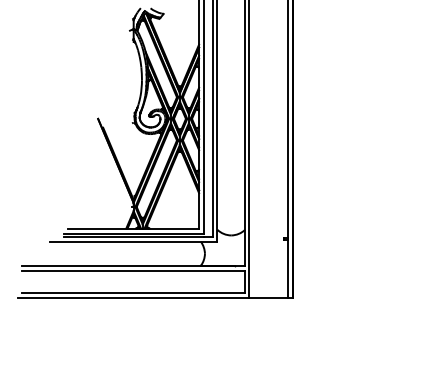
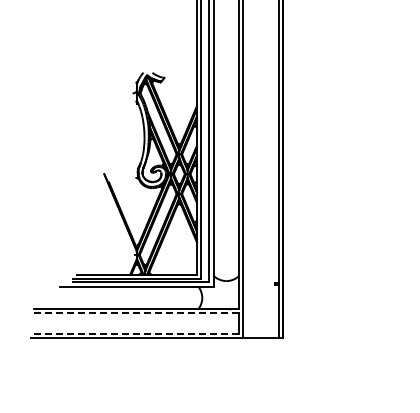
line: (133, 270) -> (136, 313), solid -> dashed
line: (134, 292) -> (137, 333), solid -> dashed

